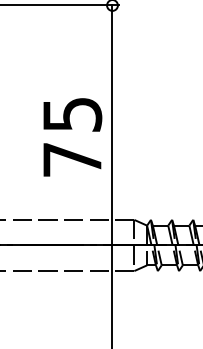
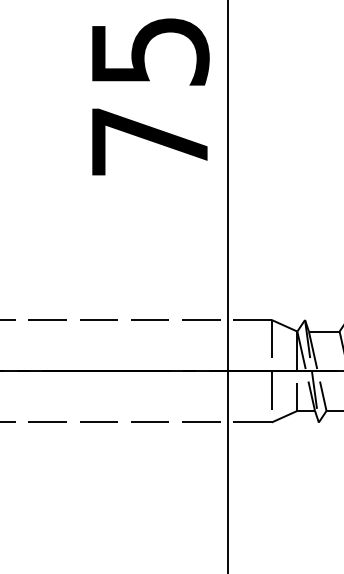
text: (72, 137) -> (150, 97), moved

